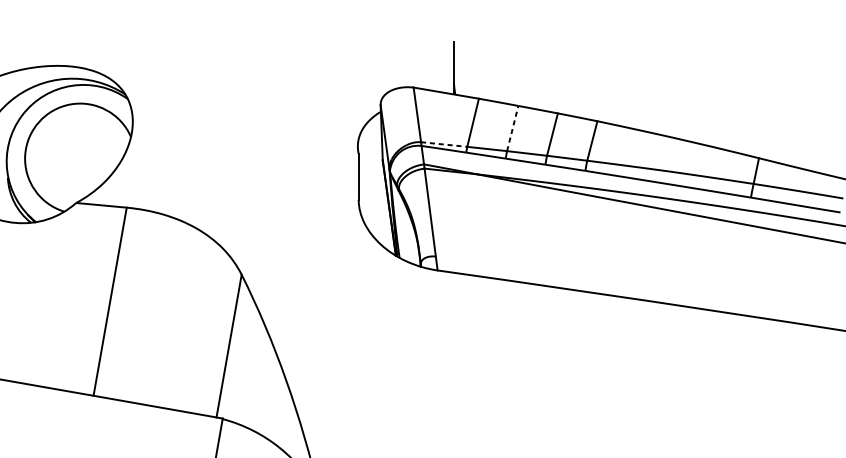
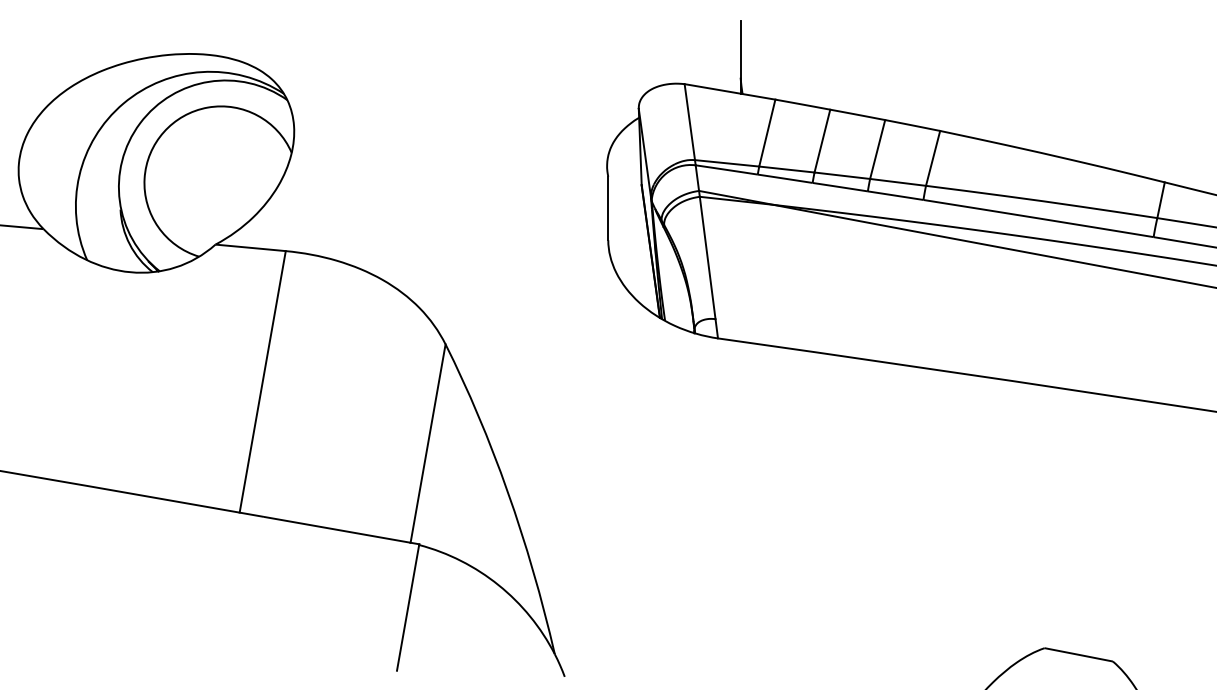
line: (512, 128) -> (822, 140), dashed -> solid
line: (444, 144) -> (727, 163), dashed -> solid

